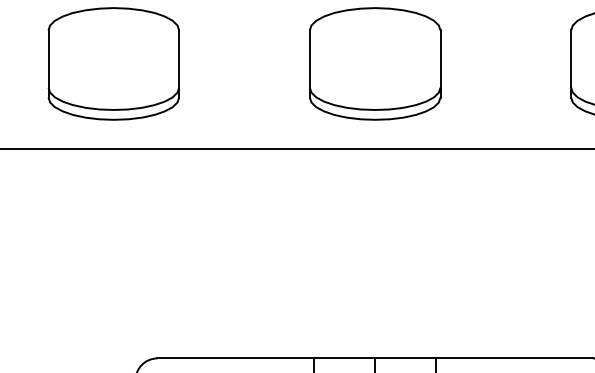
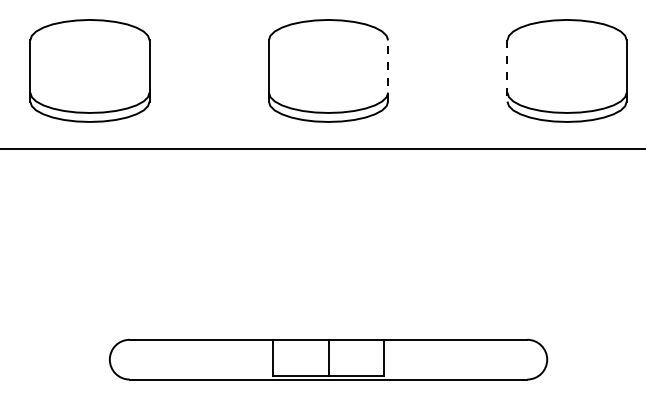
line: (440, 64) -> (388, 71), solid -> dashed
line: (571, 64) -> (507, 71), solid -> dashed

